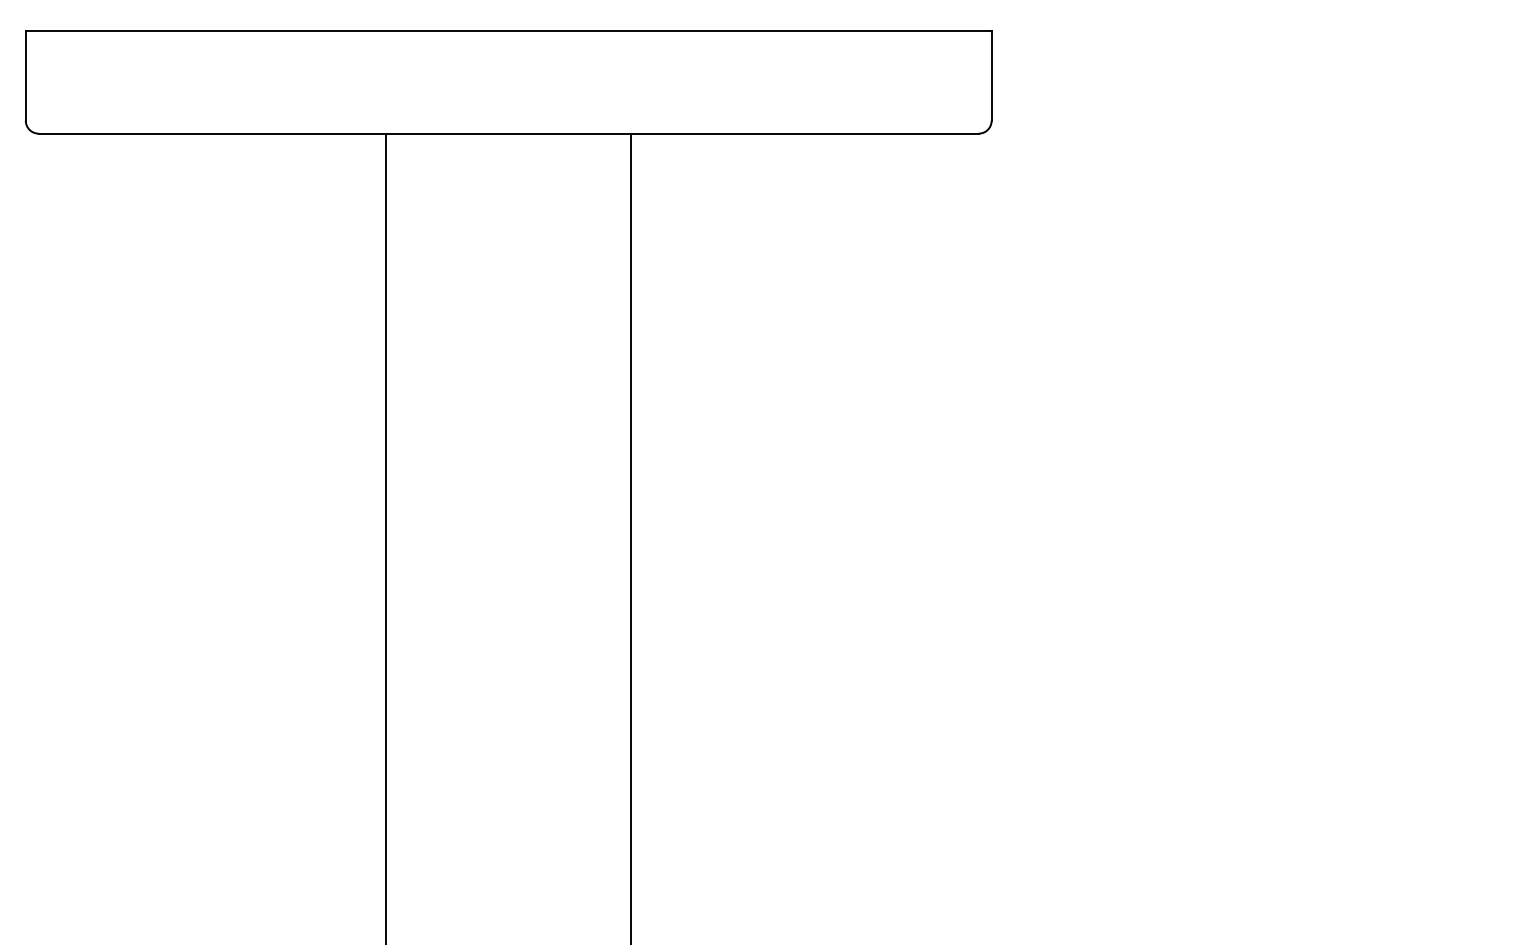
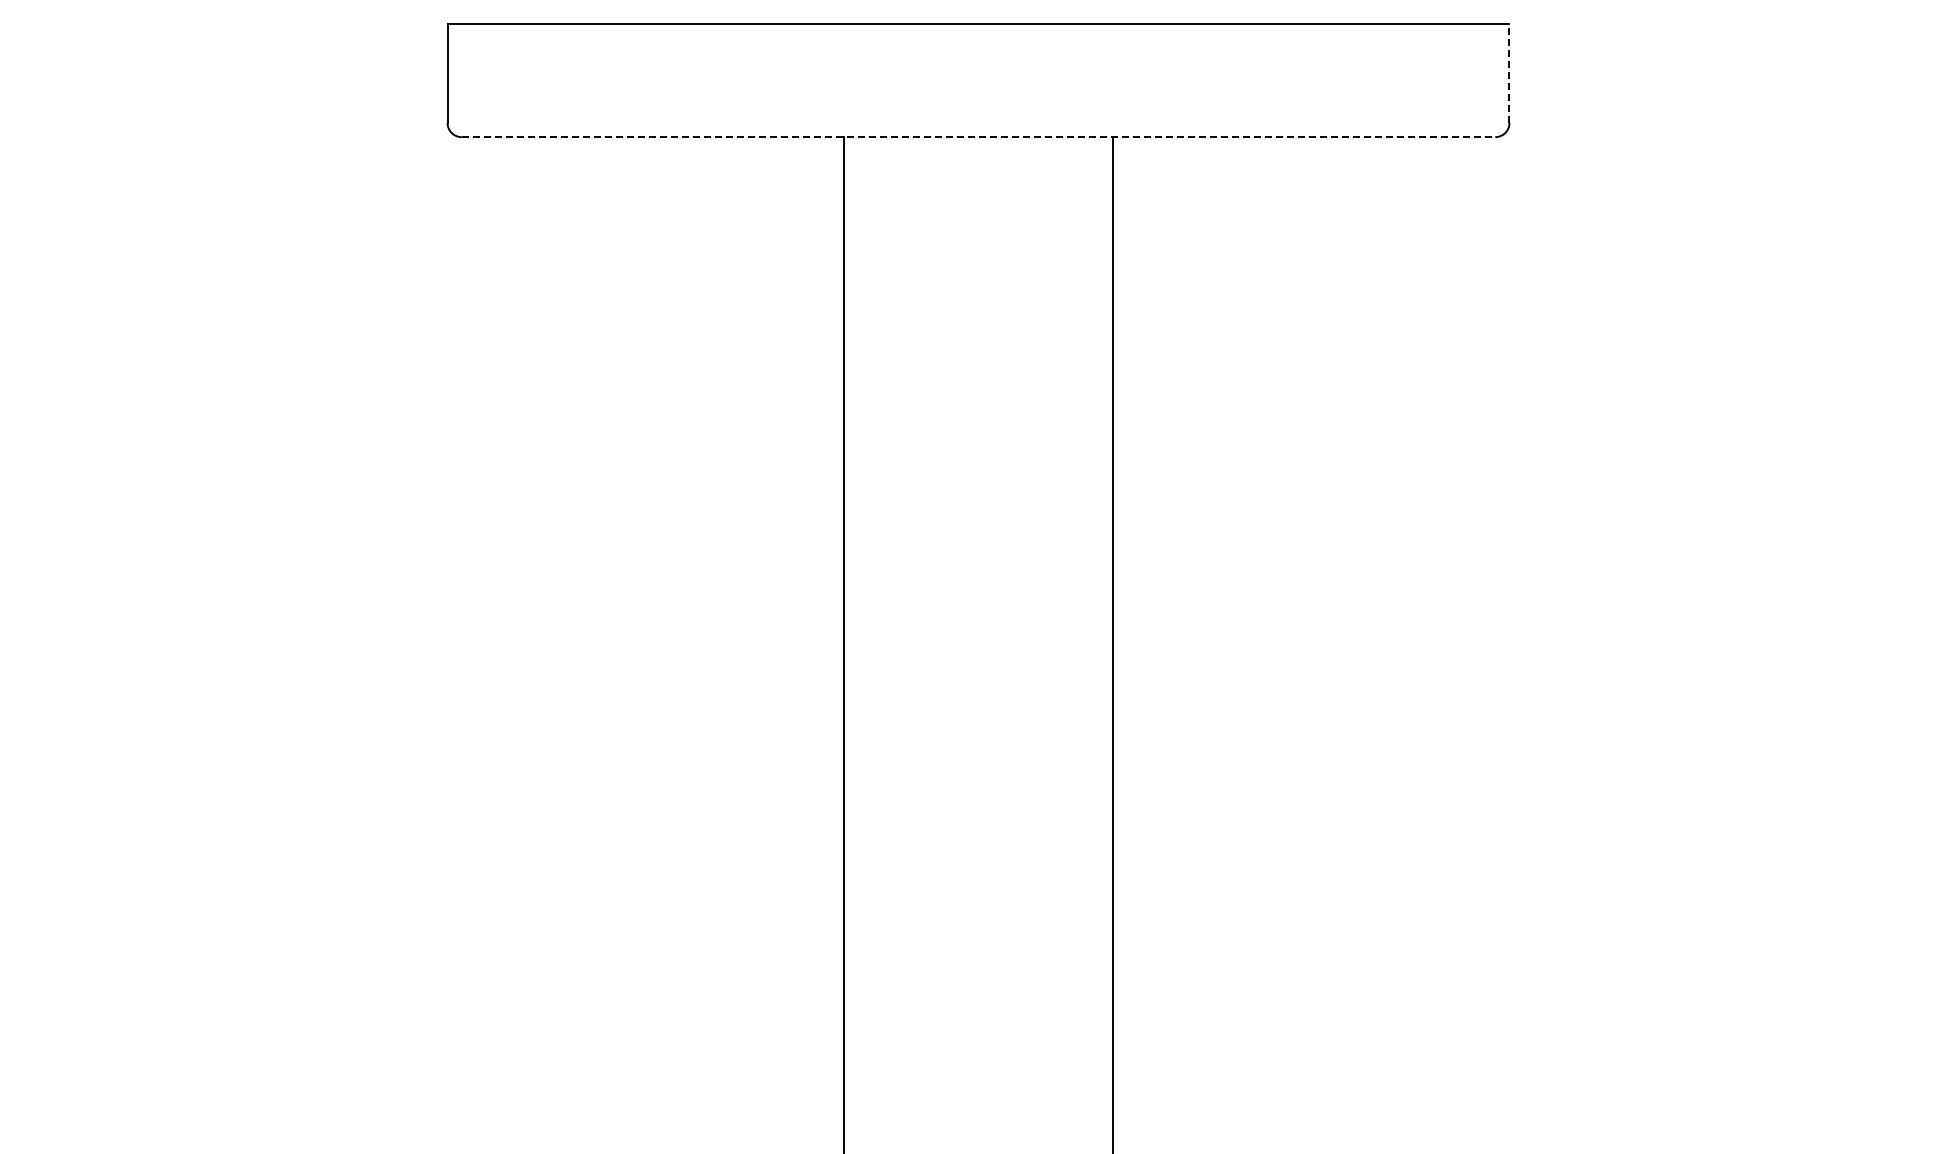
line: (991, 75) -> (1509, 73), solid -> dashed
line: (508, 133) -> (978, 137), solid -> dashed

